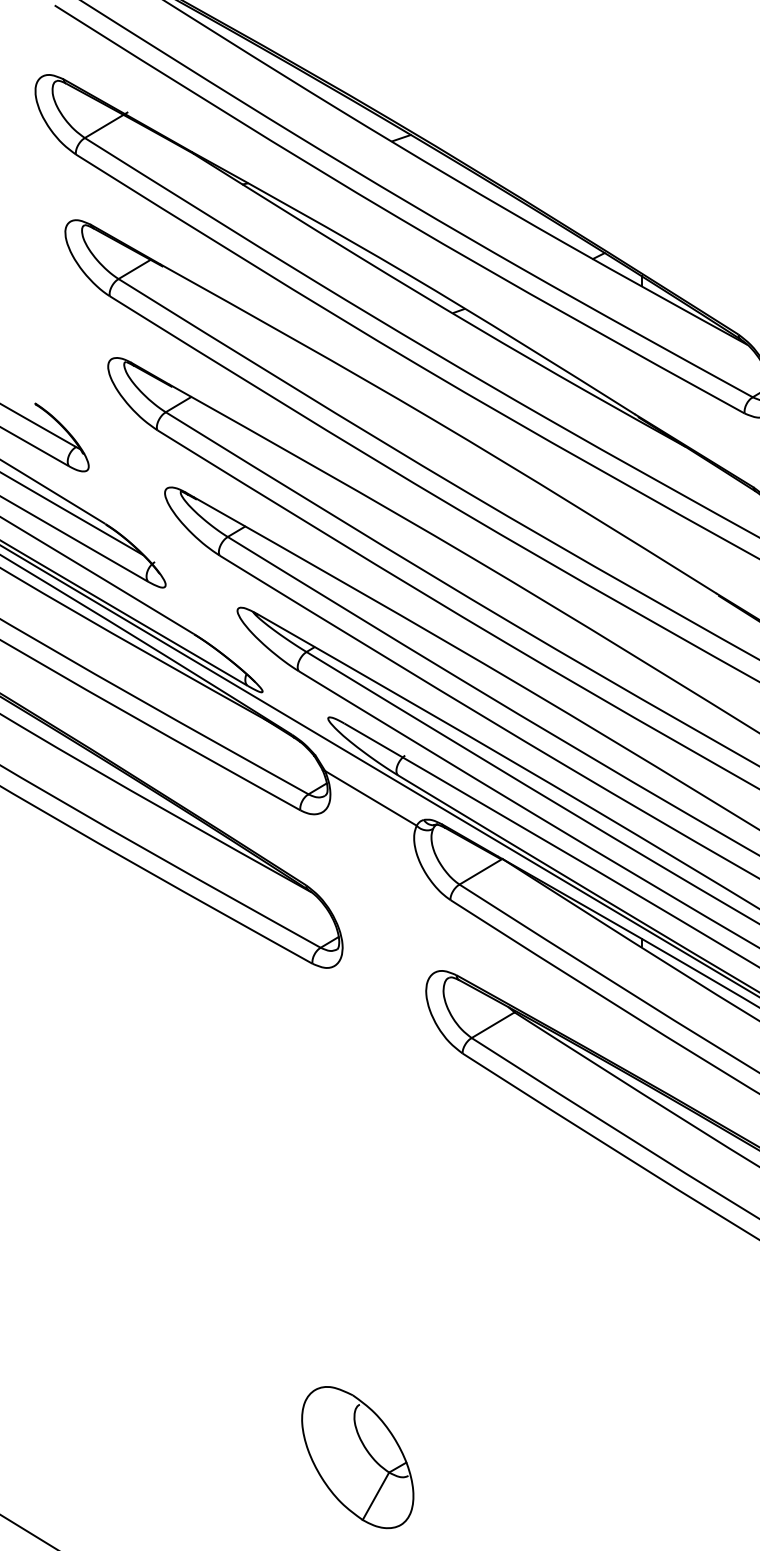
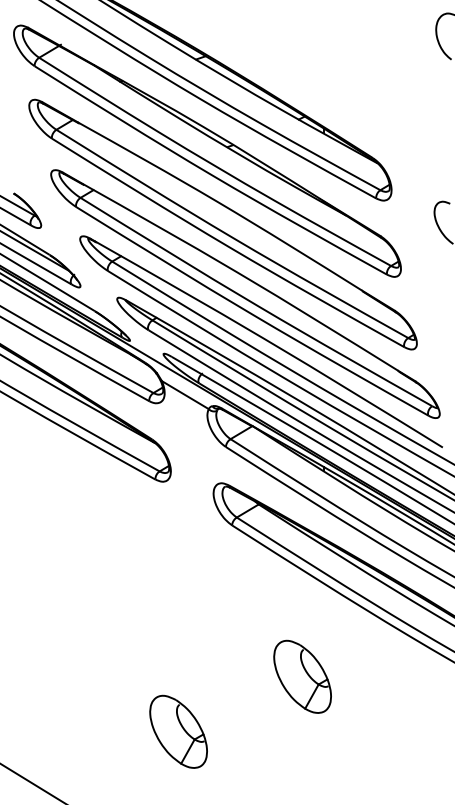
part: (600, 1349) -> (302, 676), added

